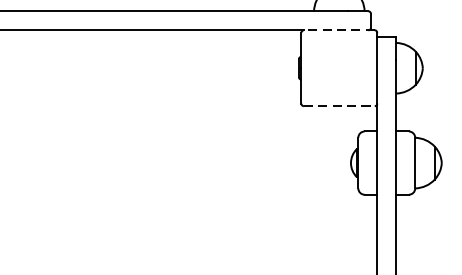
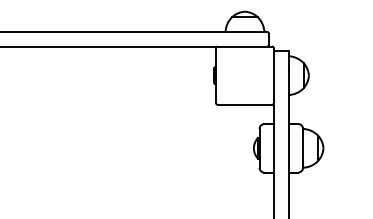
line: (338, 30) -> (244, 46), dashed -> solid
line: (340, 105) -> (245, 104), dashed -> solid

